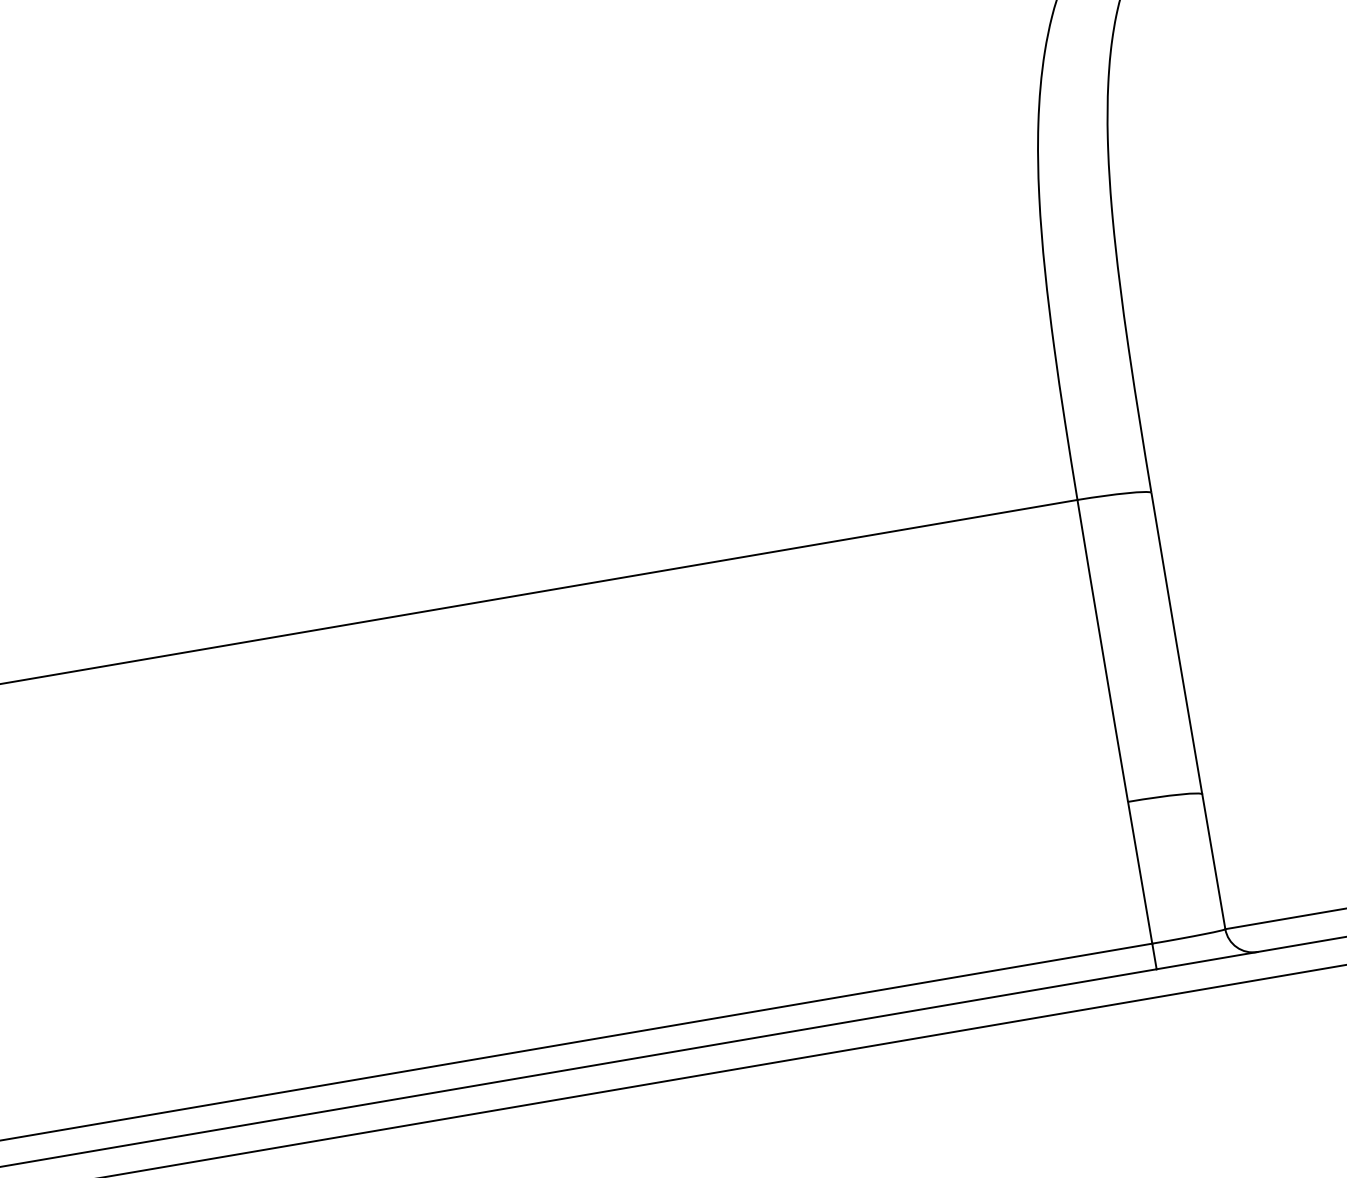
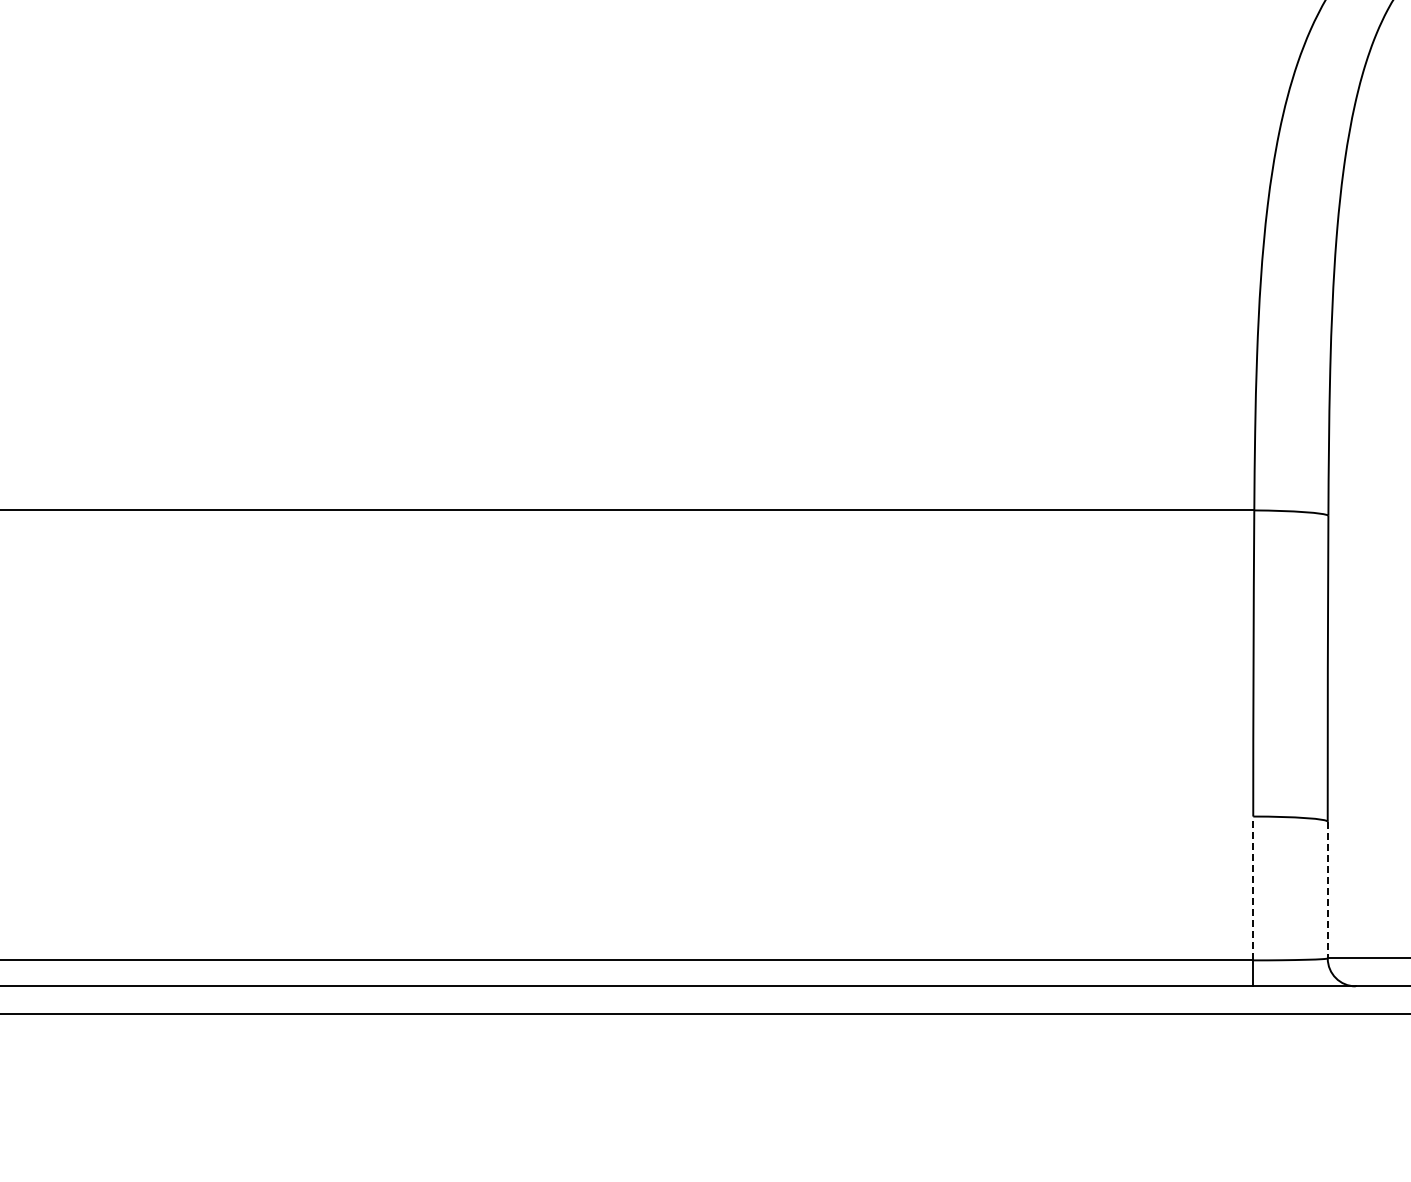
line: (1213, 862) -> (1327, 890), solid -> dashed
line: (1140, 872) -> (1253, 888), solid -> dashed

